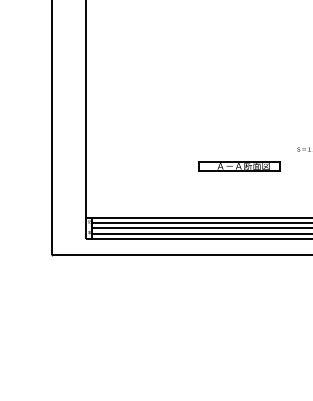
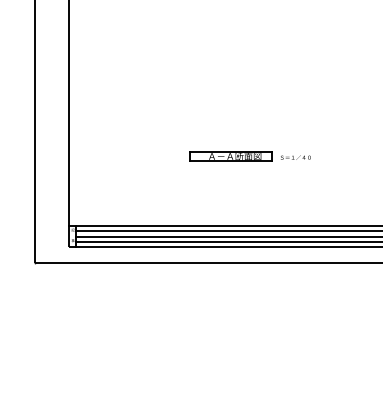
part: (239, 166) -> (230, 156), moved

